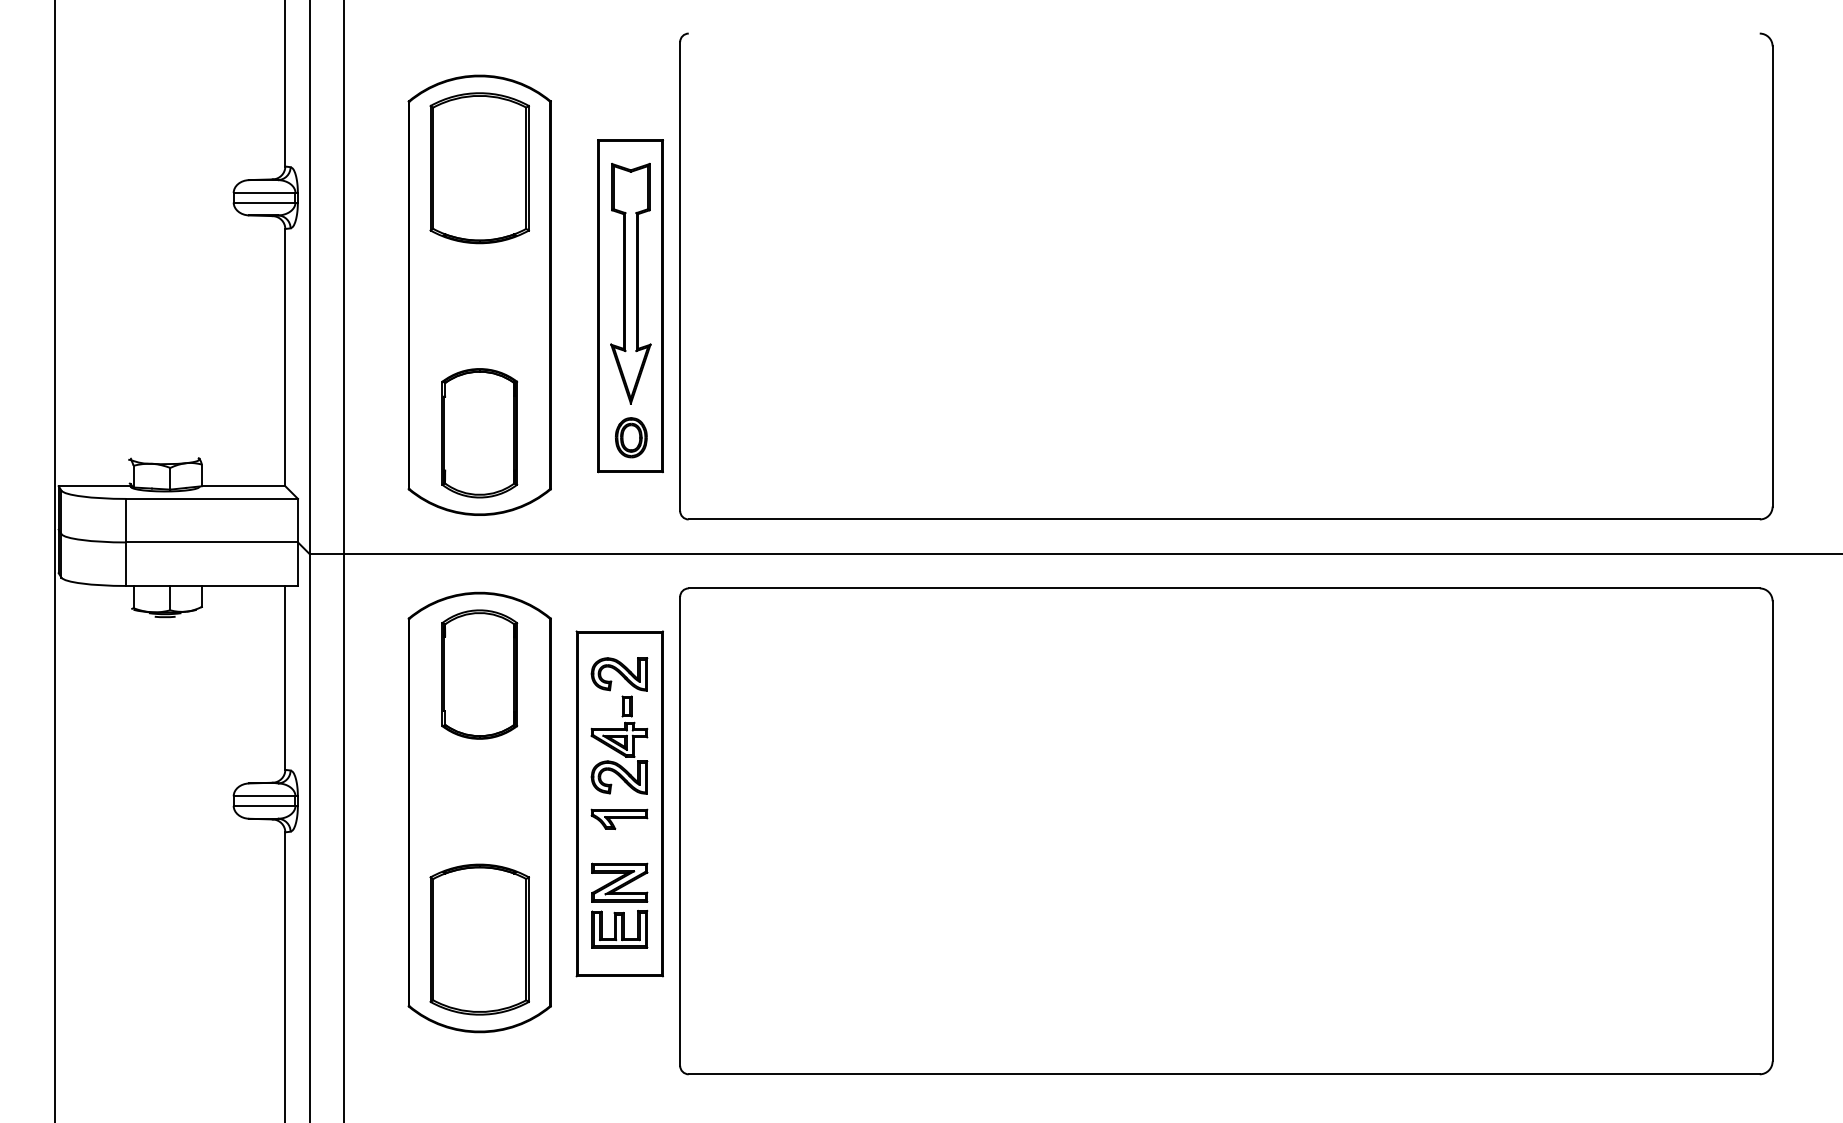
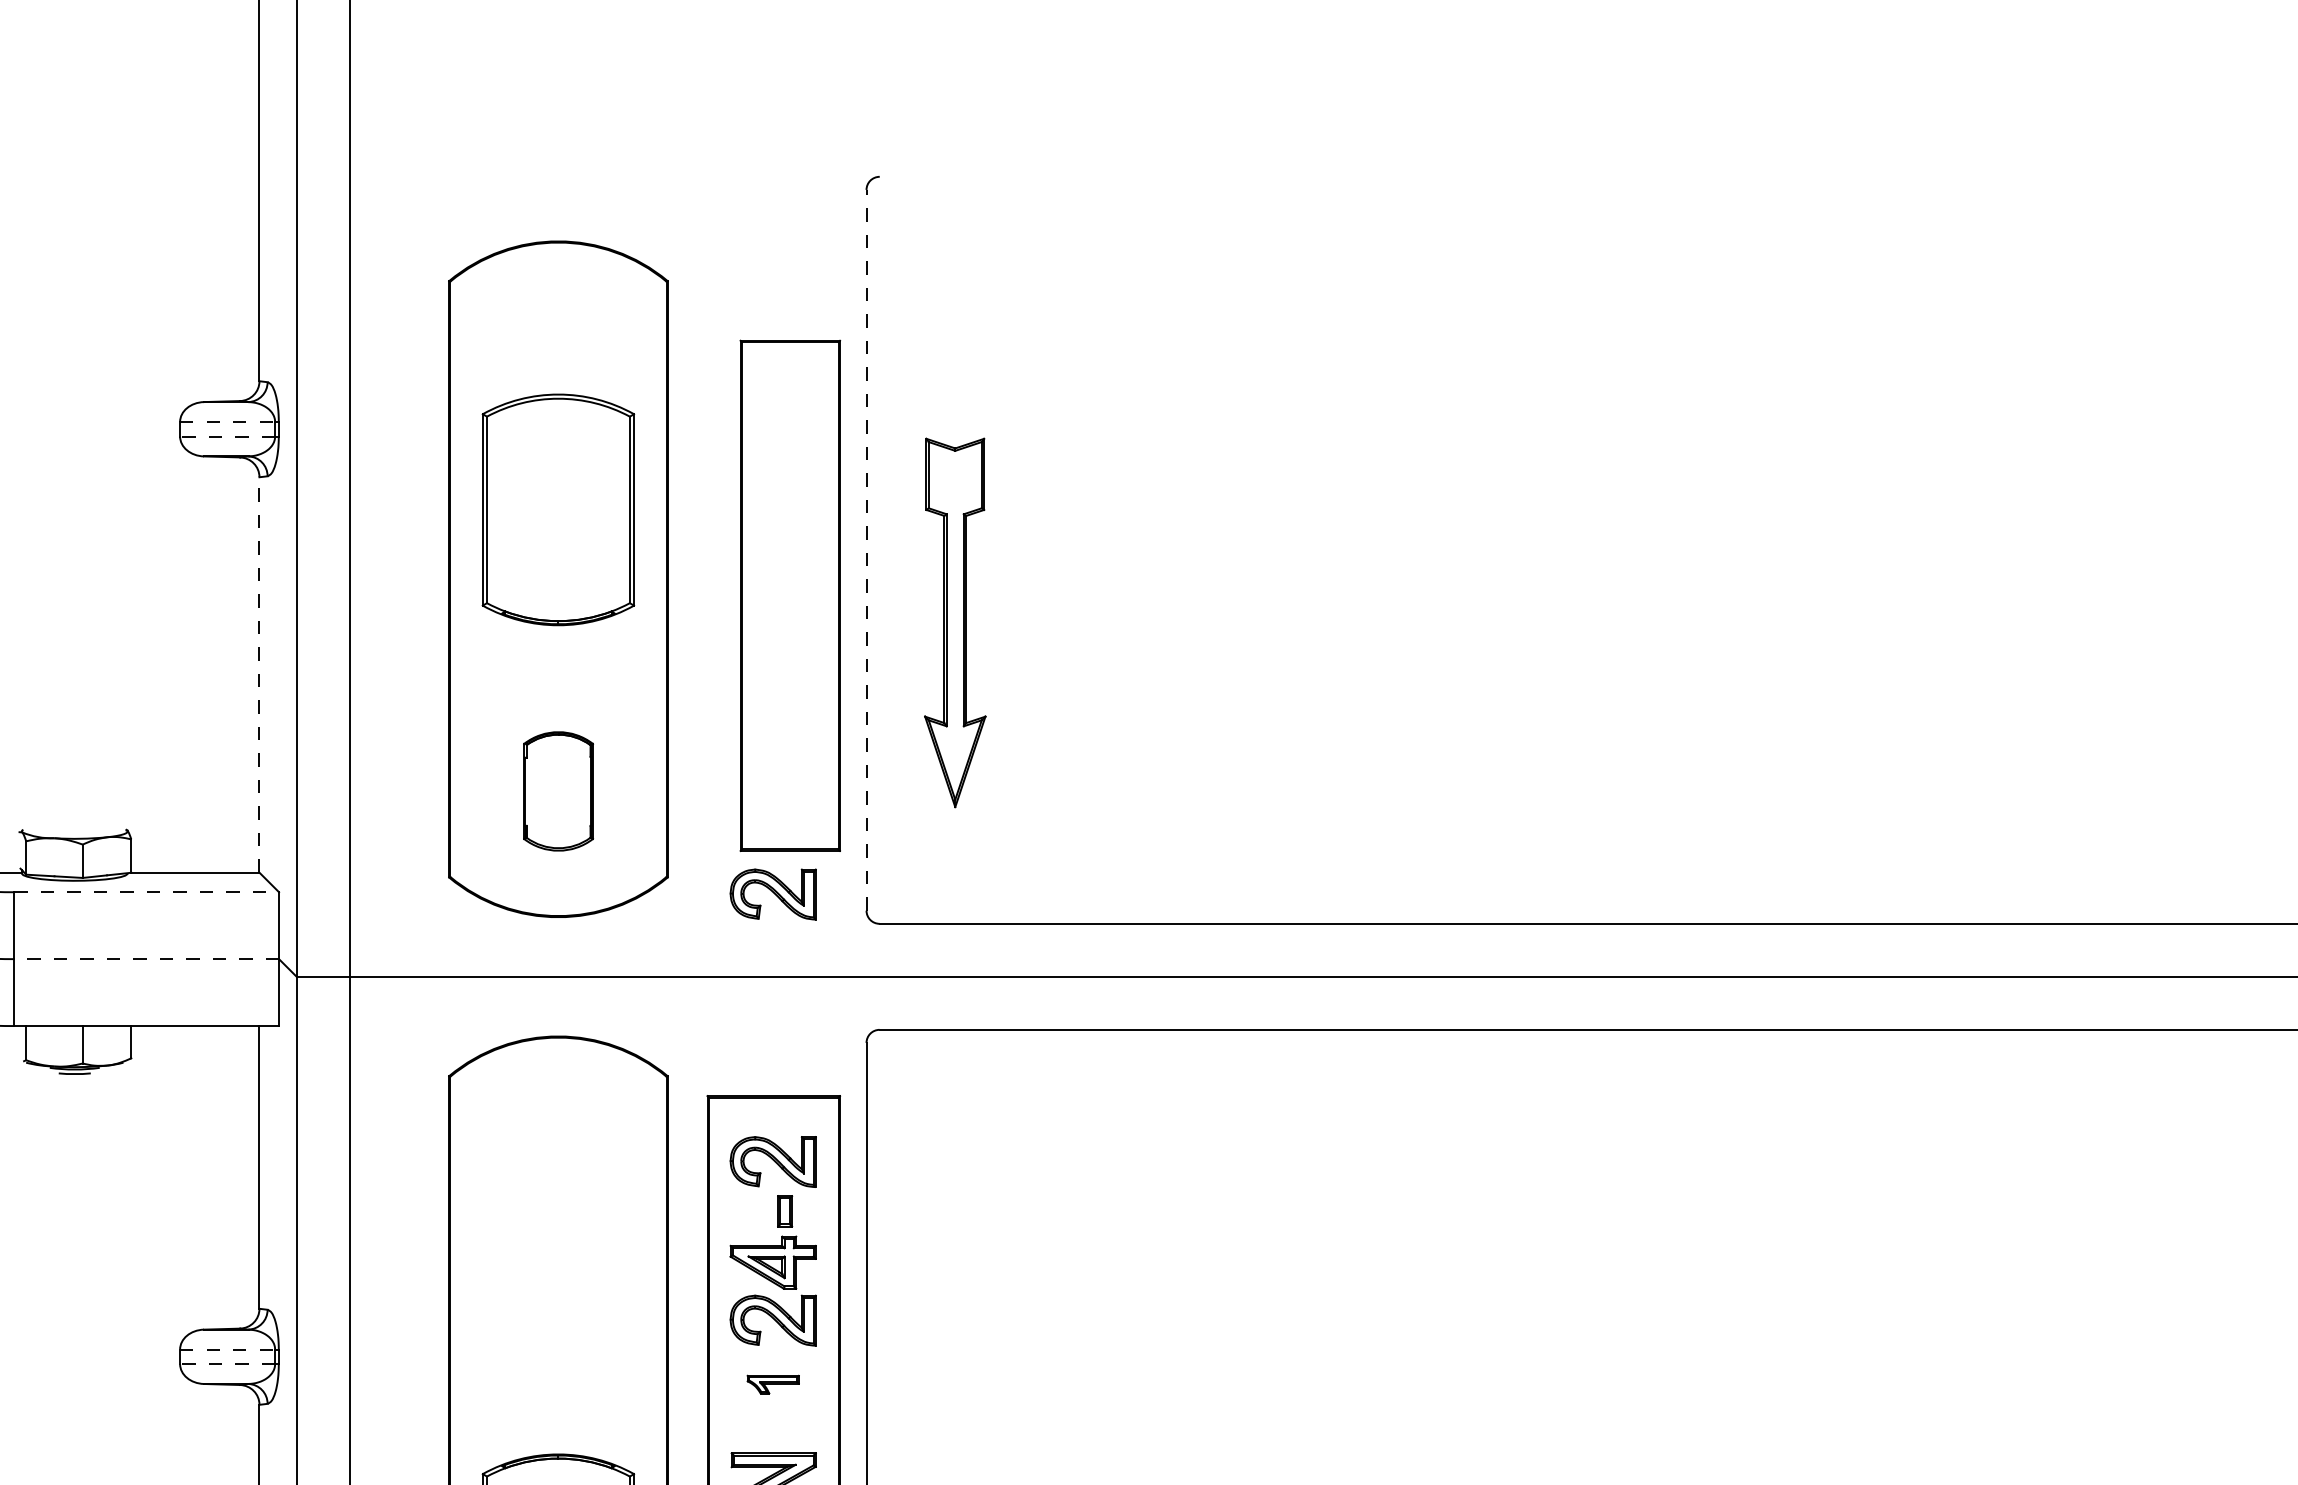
part: (479, 168) -> (558, 510), moved
line: (264, 193) -> (227, 422), solid -> dashed
line: (264, 202) -> (227, 436), solid -> dashed
line: (680, 276) -> (867, 550), solid -> dashed
part: (630, 283) -> (954, 622), moved
line: (285, 357) -> (259, 674), solid -> dashed
part: (479, 433) -> (558, 791), size x0.6
part: (631, 437) -> (791, 797), removed
line: (212, 498) -> (147, 891), solid -> dashed
part: (619, 500) -> (773, 894), added
line: (211, 542) -> (146, 959), solid -> dashed
part: (479, 674) -> (558, 1162), removed
line: (264, 796) -> (227, 1349), solid -> dashed
line: (264, 805) -> (227, 1363), solid -> dashed
part: (619, 818) -> (773, 1383), size x0.6

